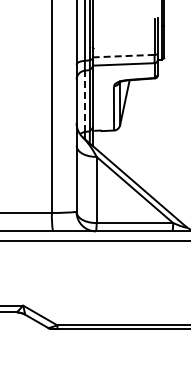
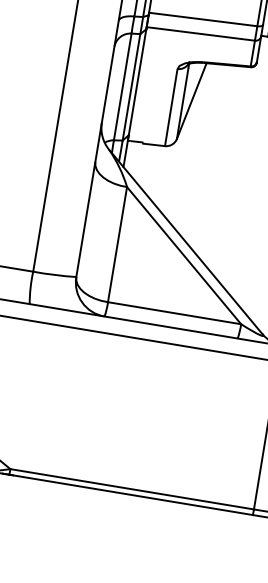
line: (124, 56) -> (204, 20), dashed -> solid
line: (84, 101) -> (121, 87), dashed -> solid

